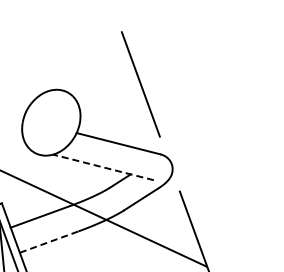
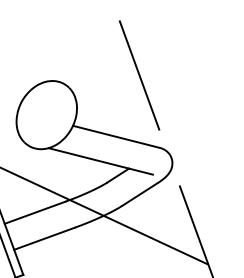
line: (103, 167) -> (100, 161), dashed -> solid
line: (49, 241) -> (44, 238), dashed -> solid

